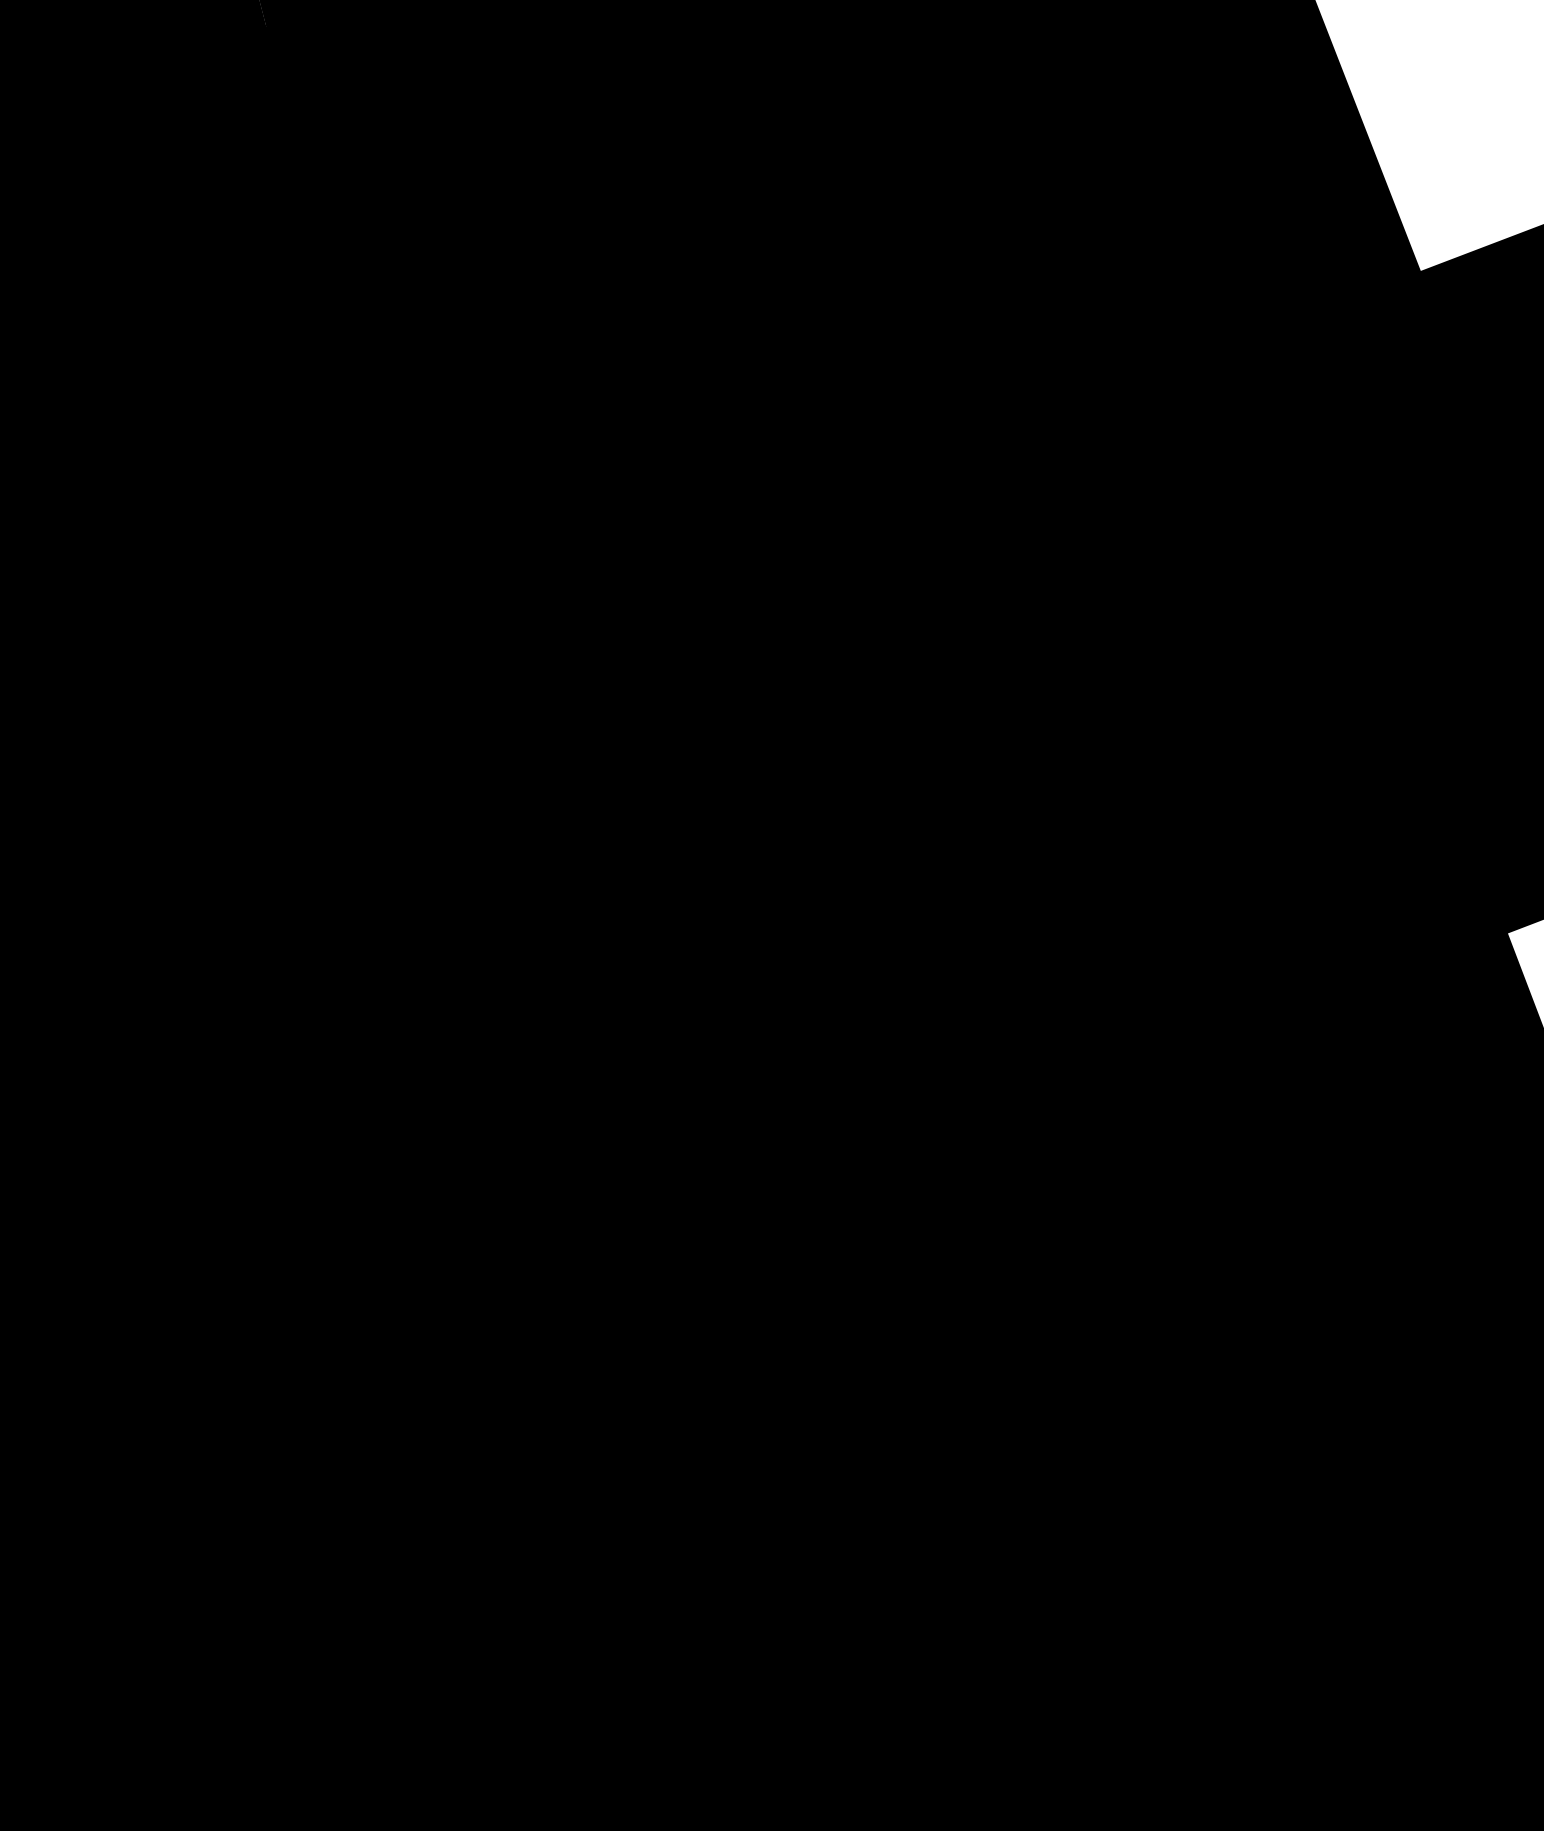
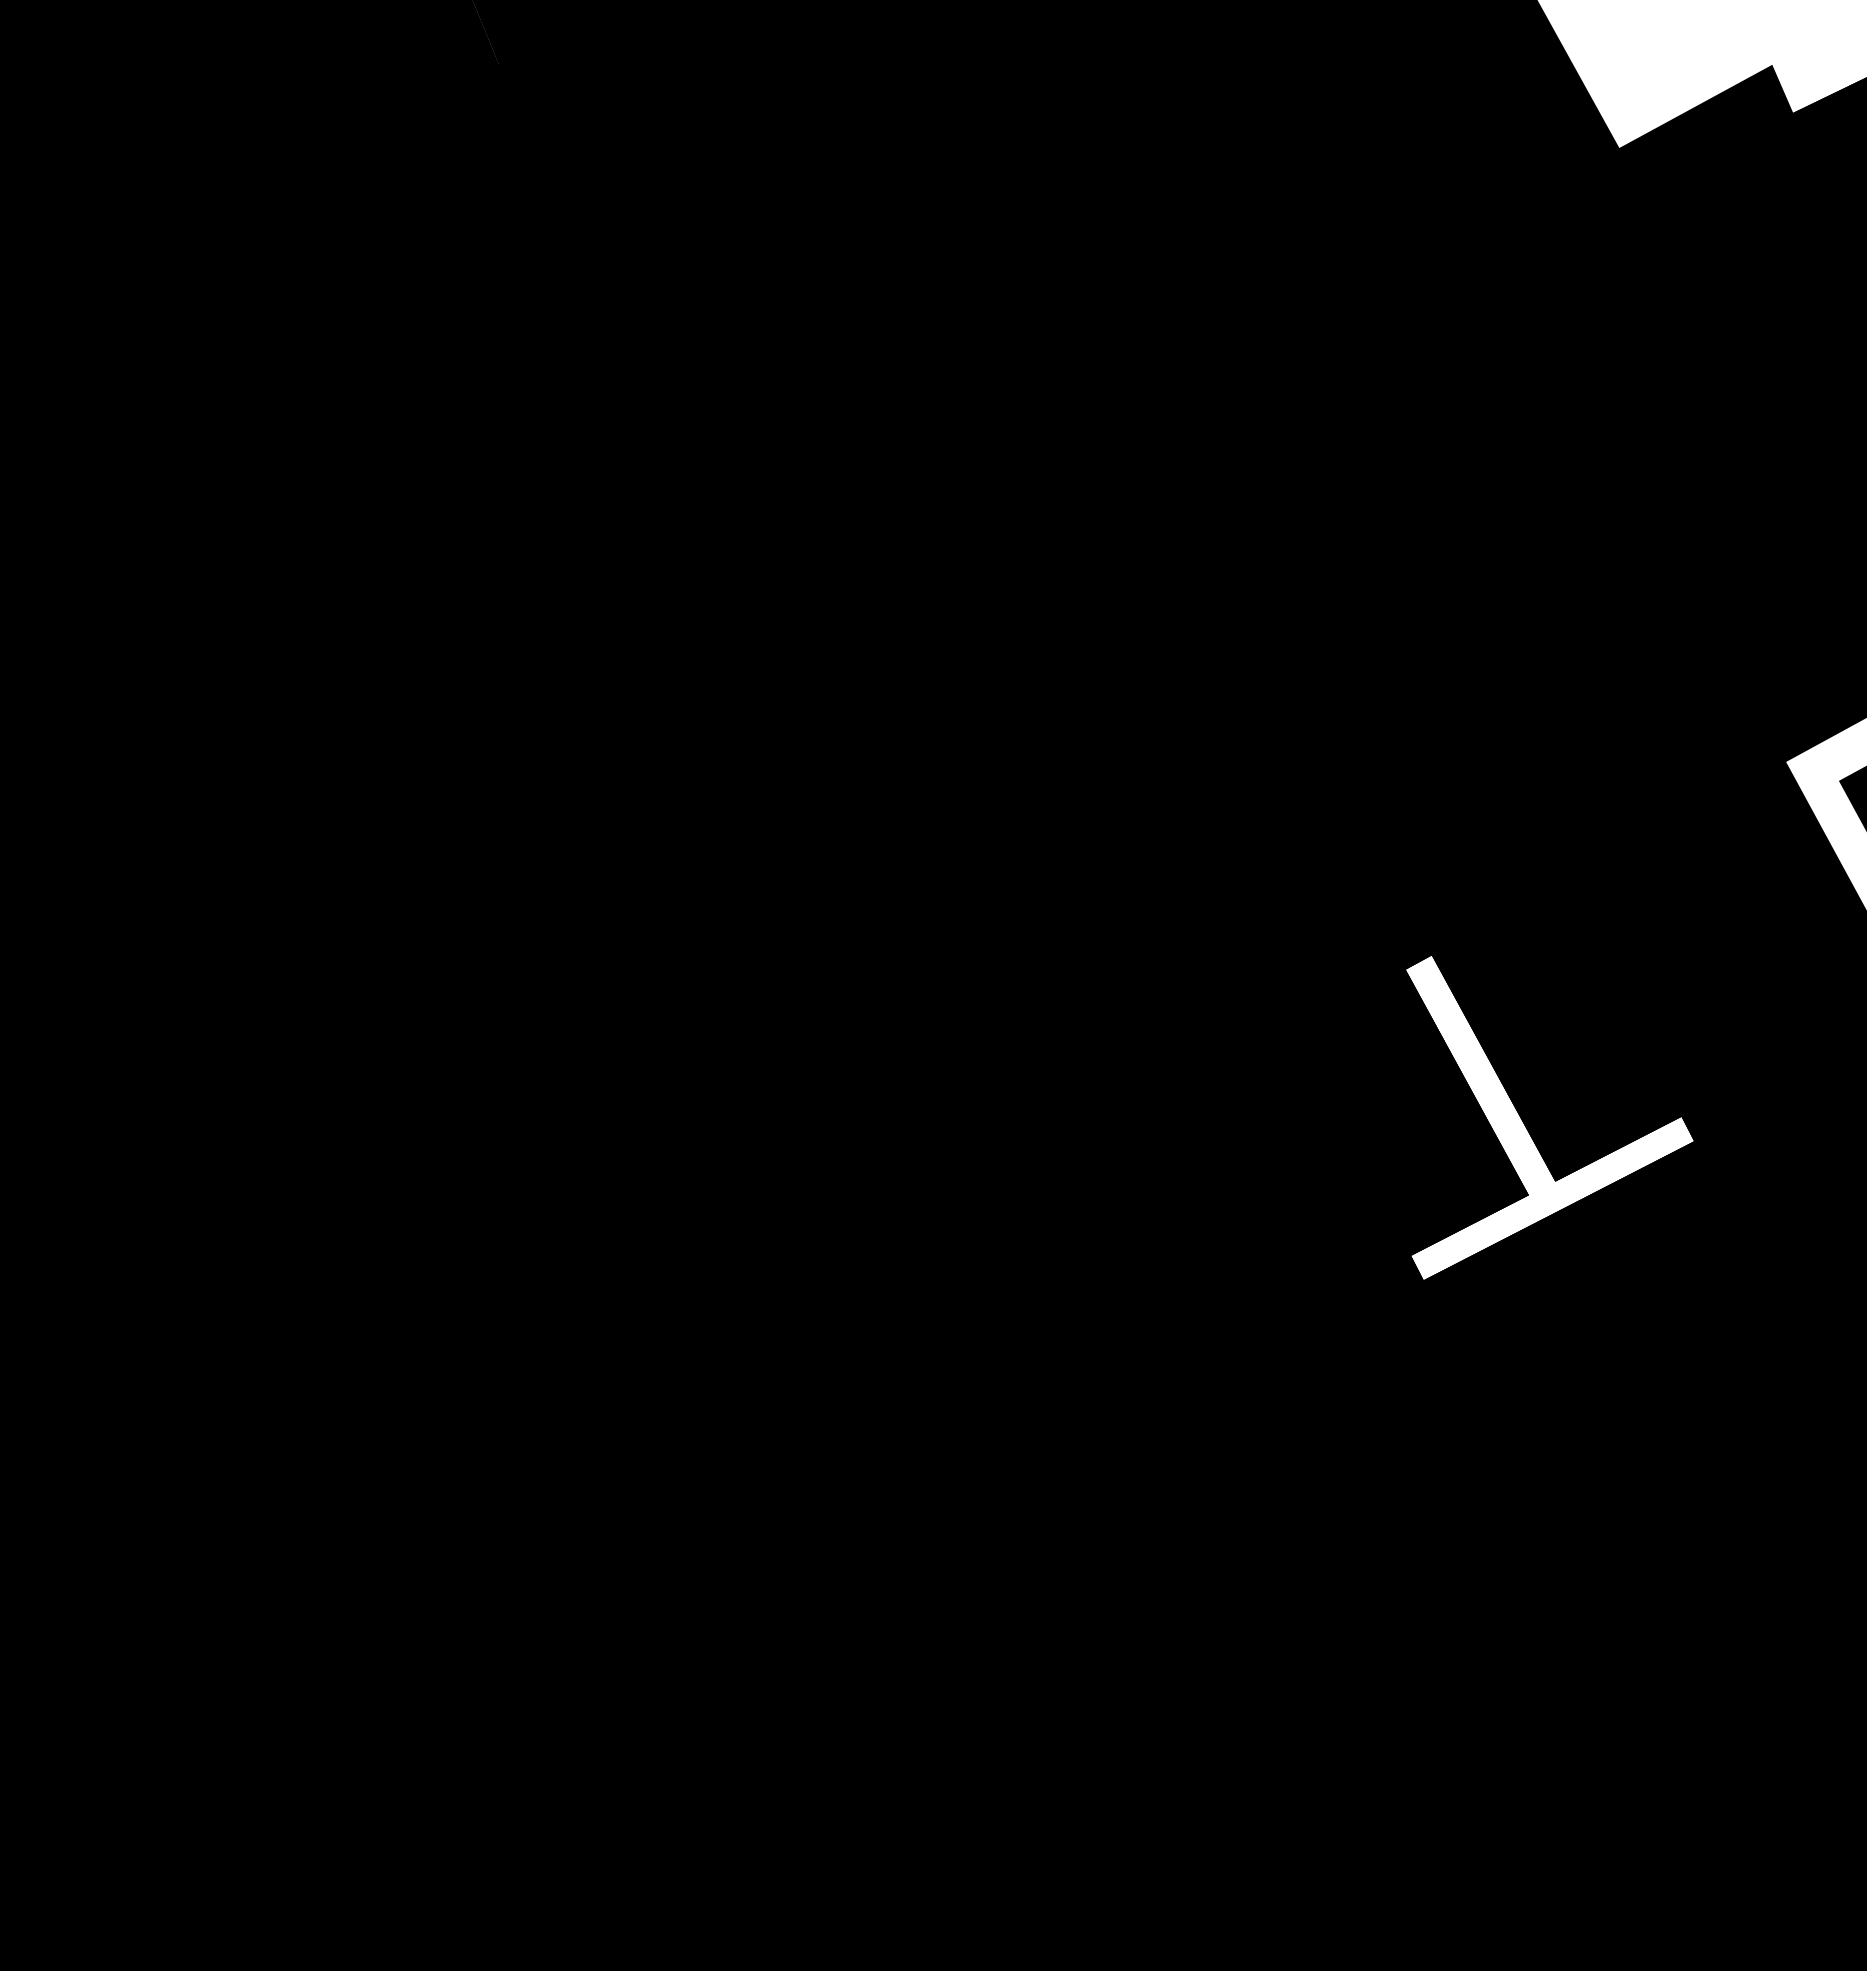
fill: (1211, 1270) -> (1549, 1117), removed

